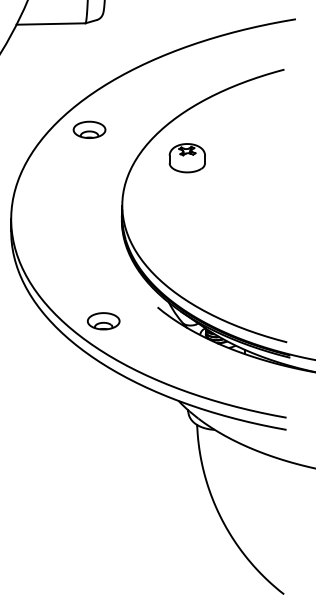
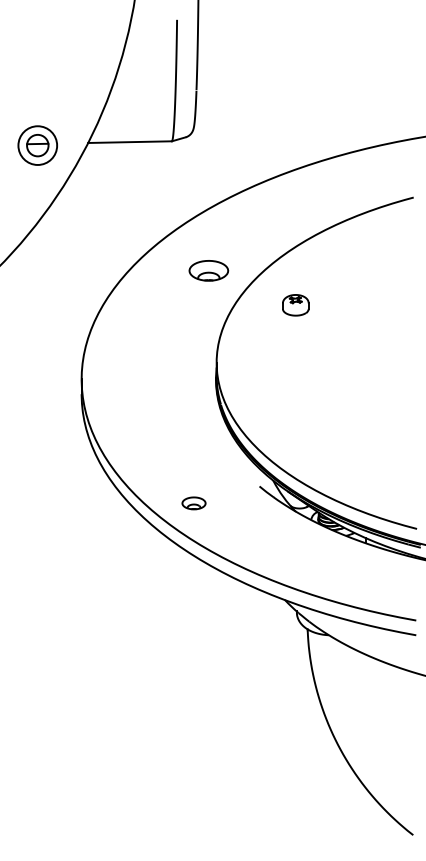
part: (89, 129) -> (208, 270), moved
part: (187, 158) -> (295, 305), size x0.6
part: (103, 321) -> (193, 503), size x0.6

